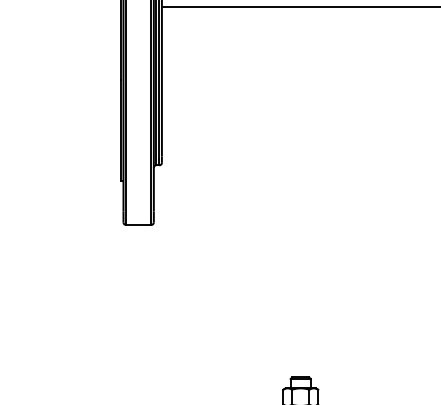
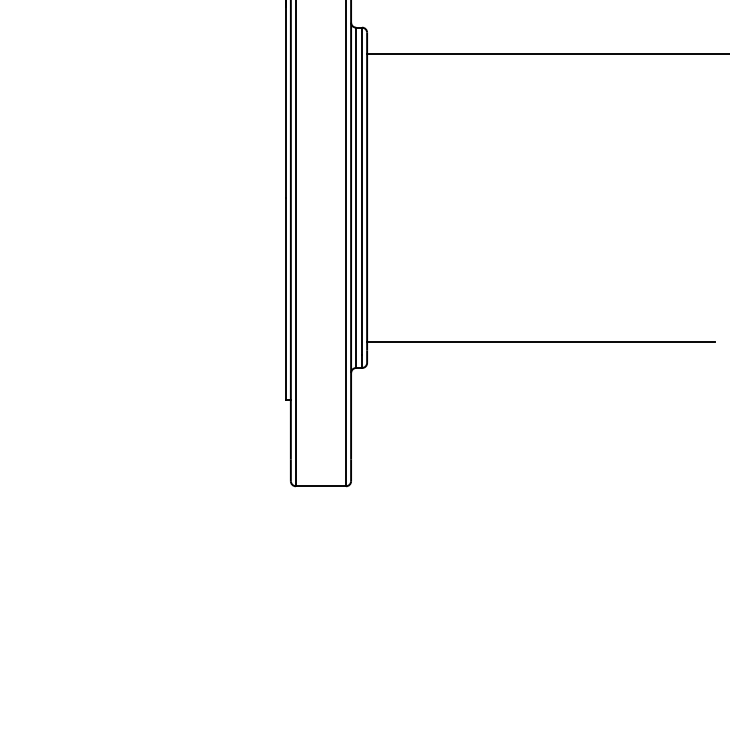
line: (249, 152) -> (540, 342), added

